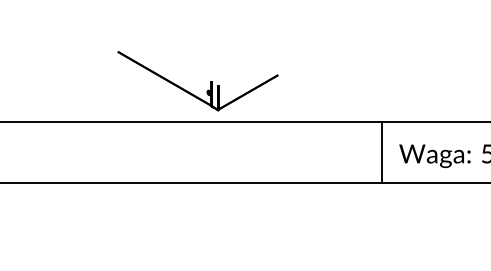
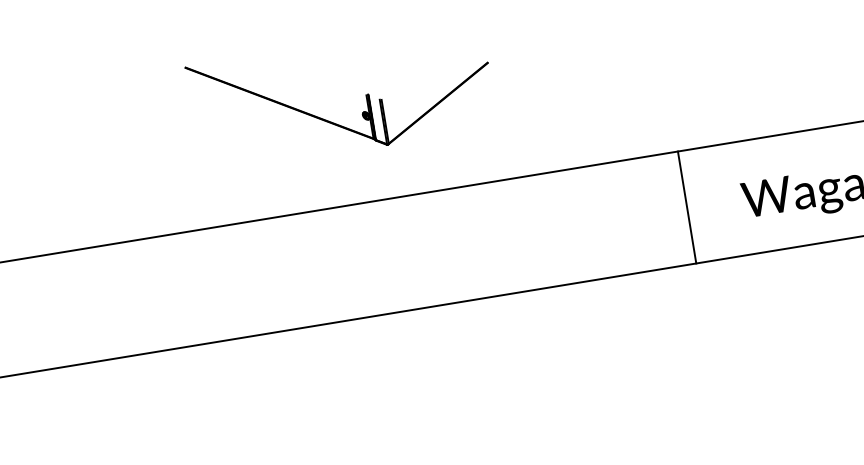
part: (189, 91) -> (329, 119), moved
line: (381, 152) -> (686, 207), moved

